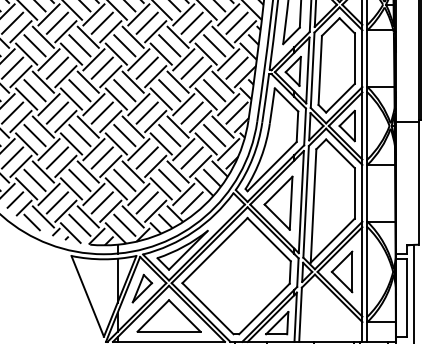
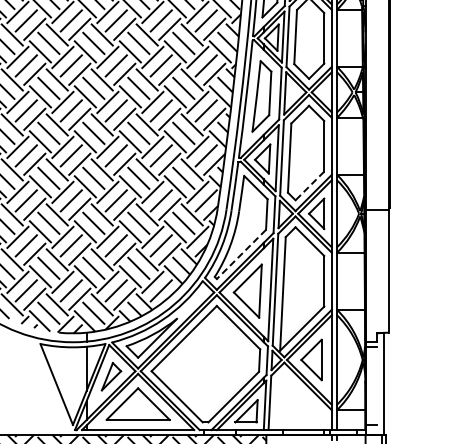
line: (340, 98) -> (309, 186), solid -> dashed
line: (272, 166) -> (241, 254), solid -> dashed
line: (407, 297) -> (377, 385), removed

